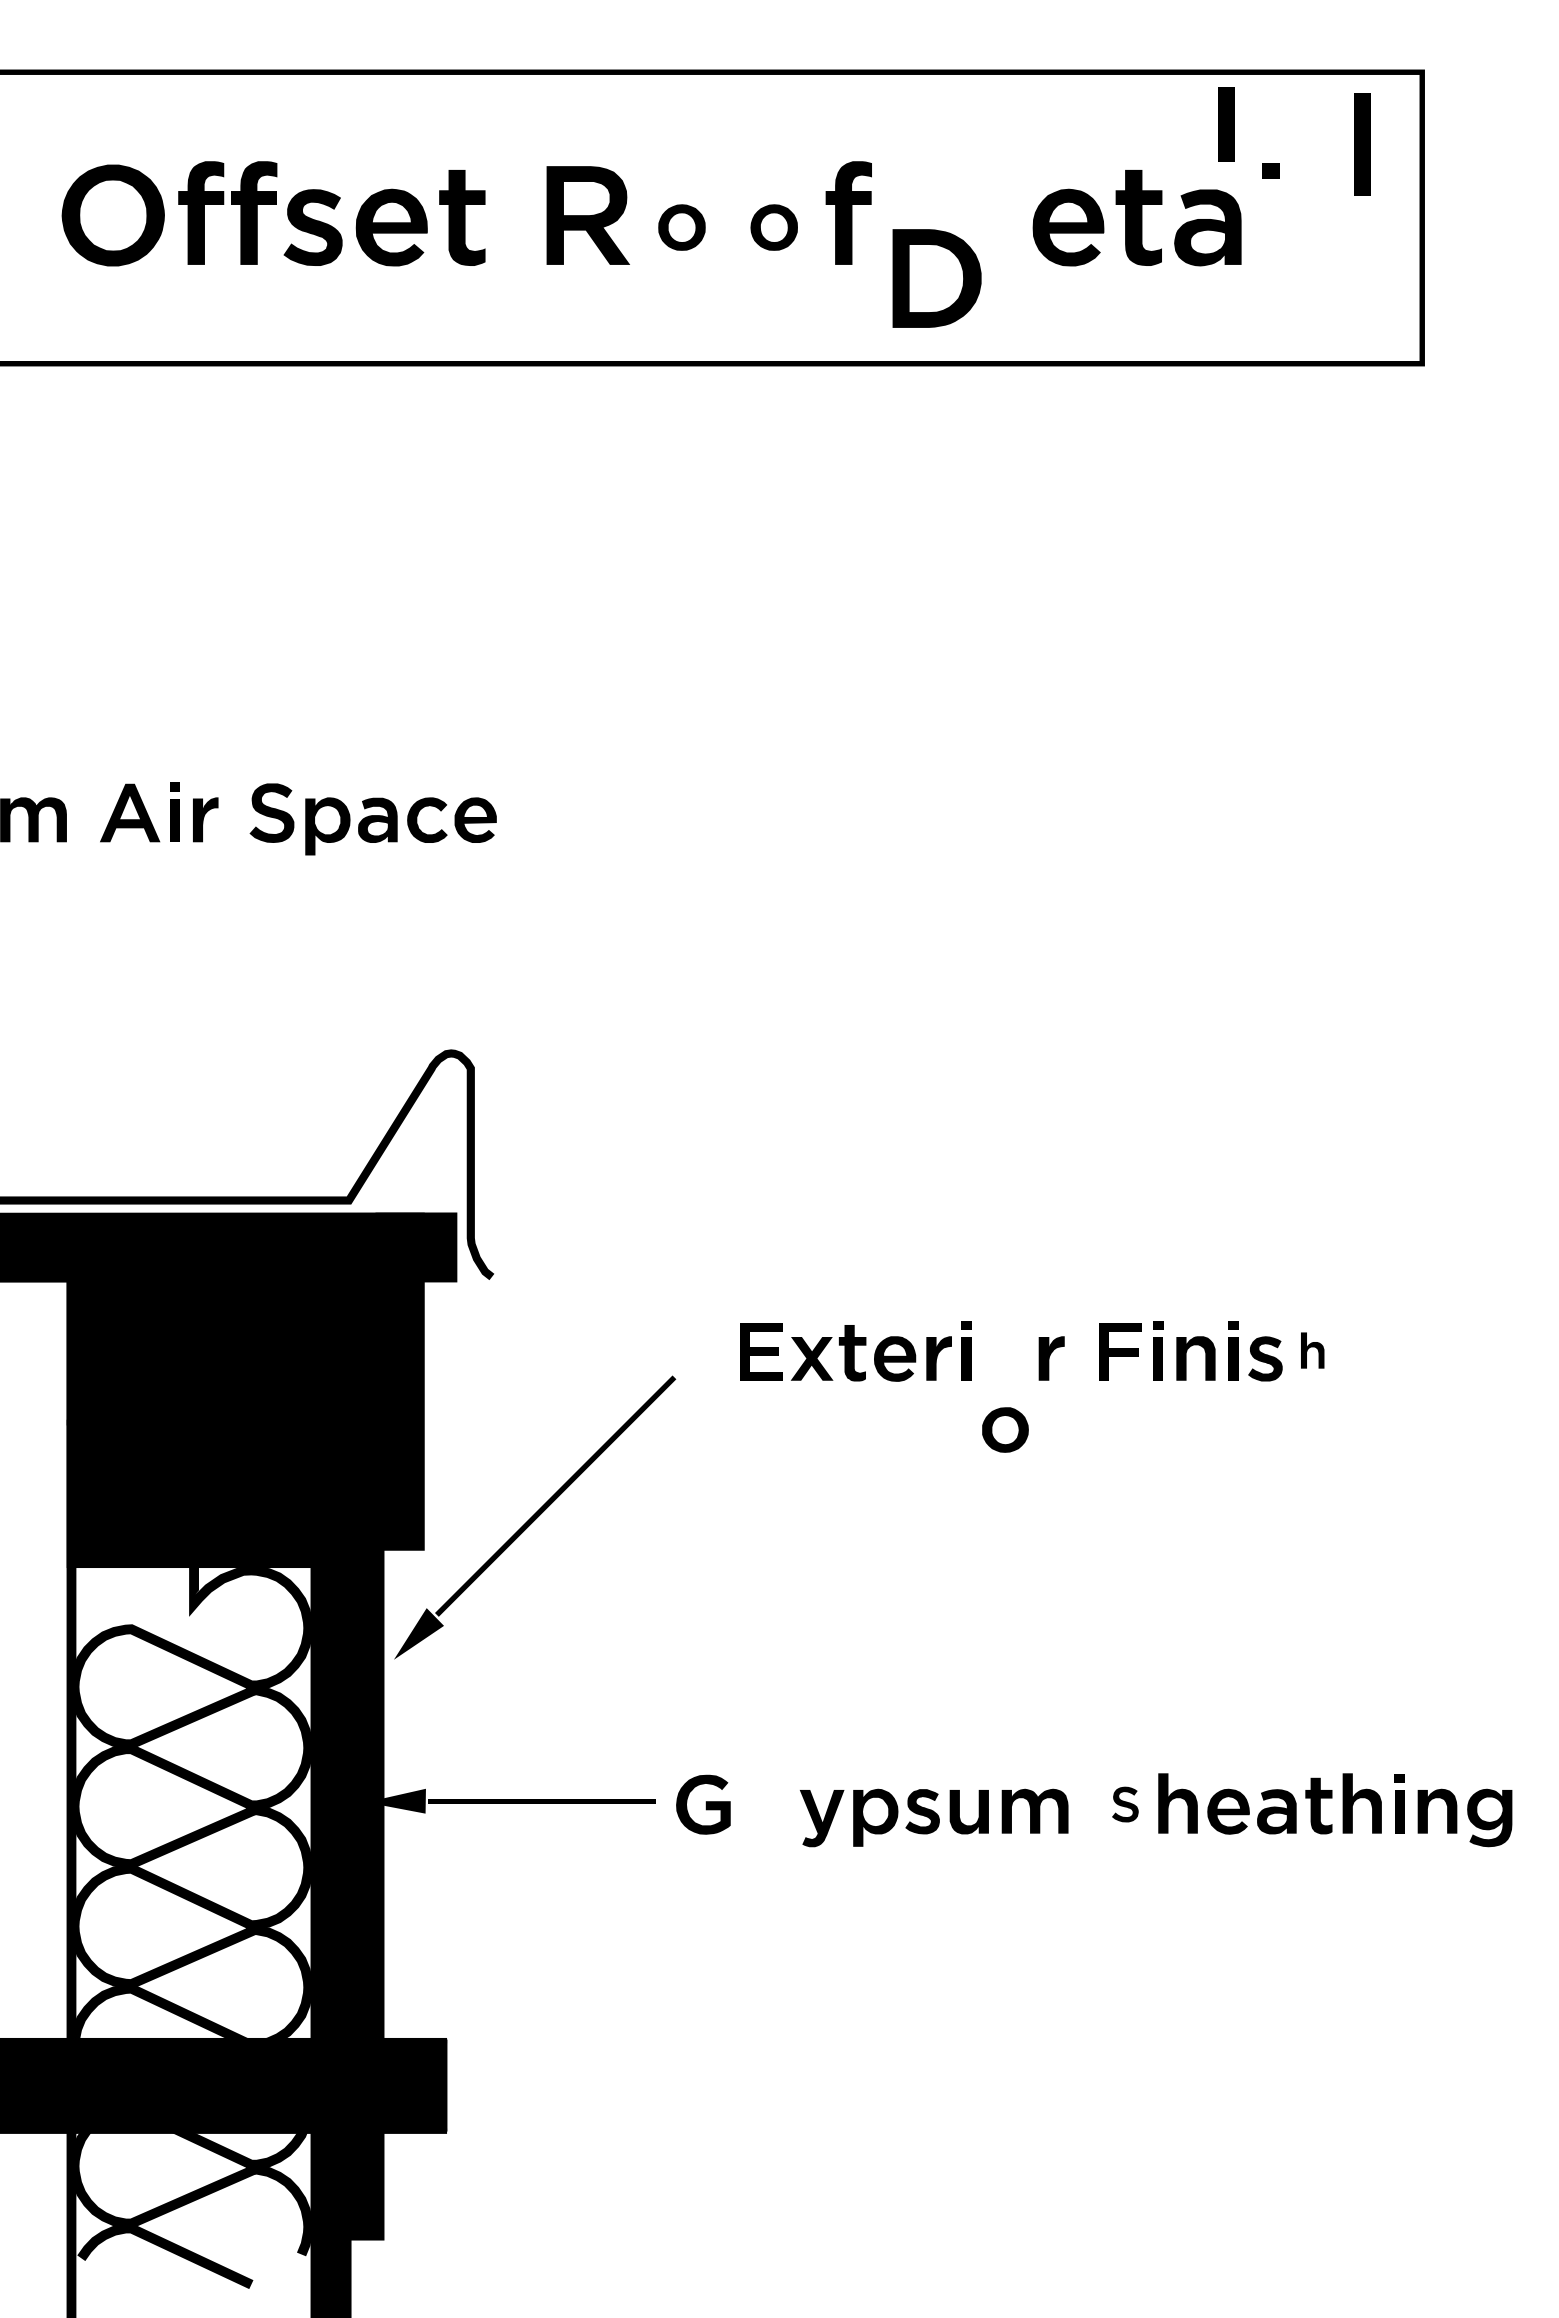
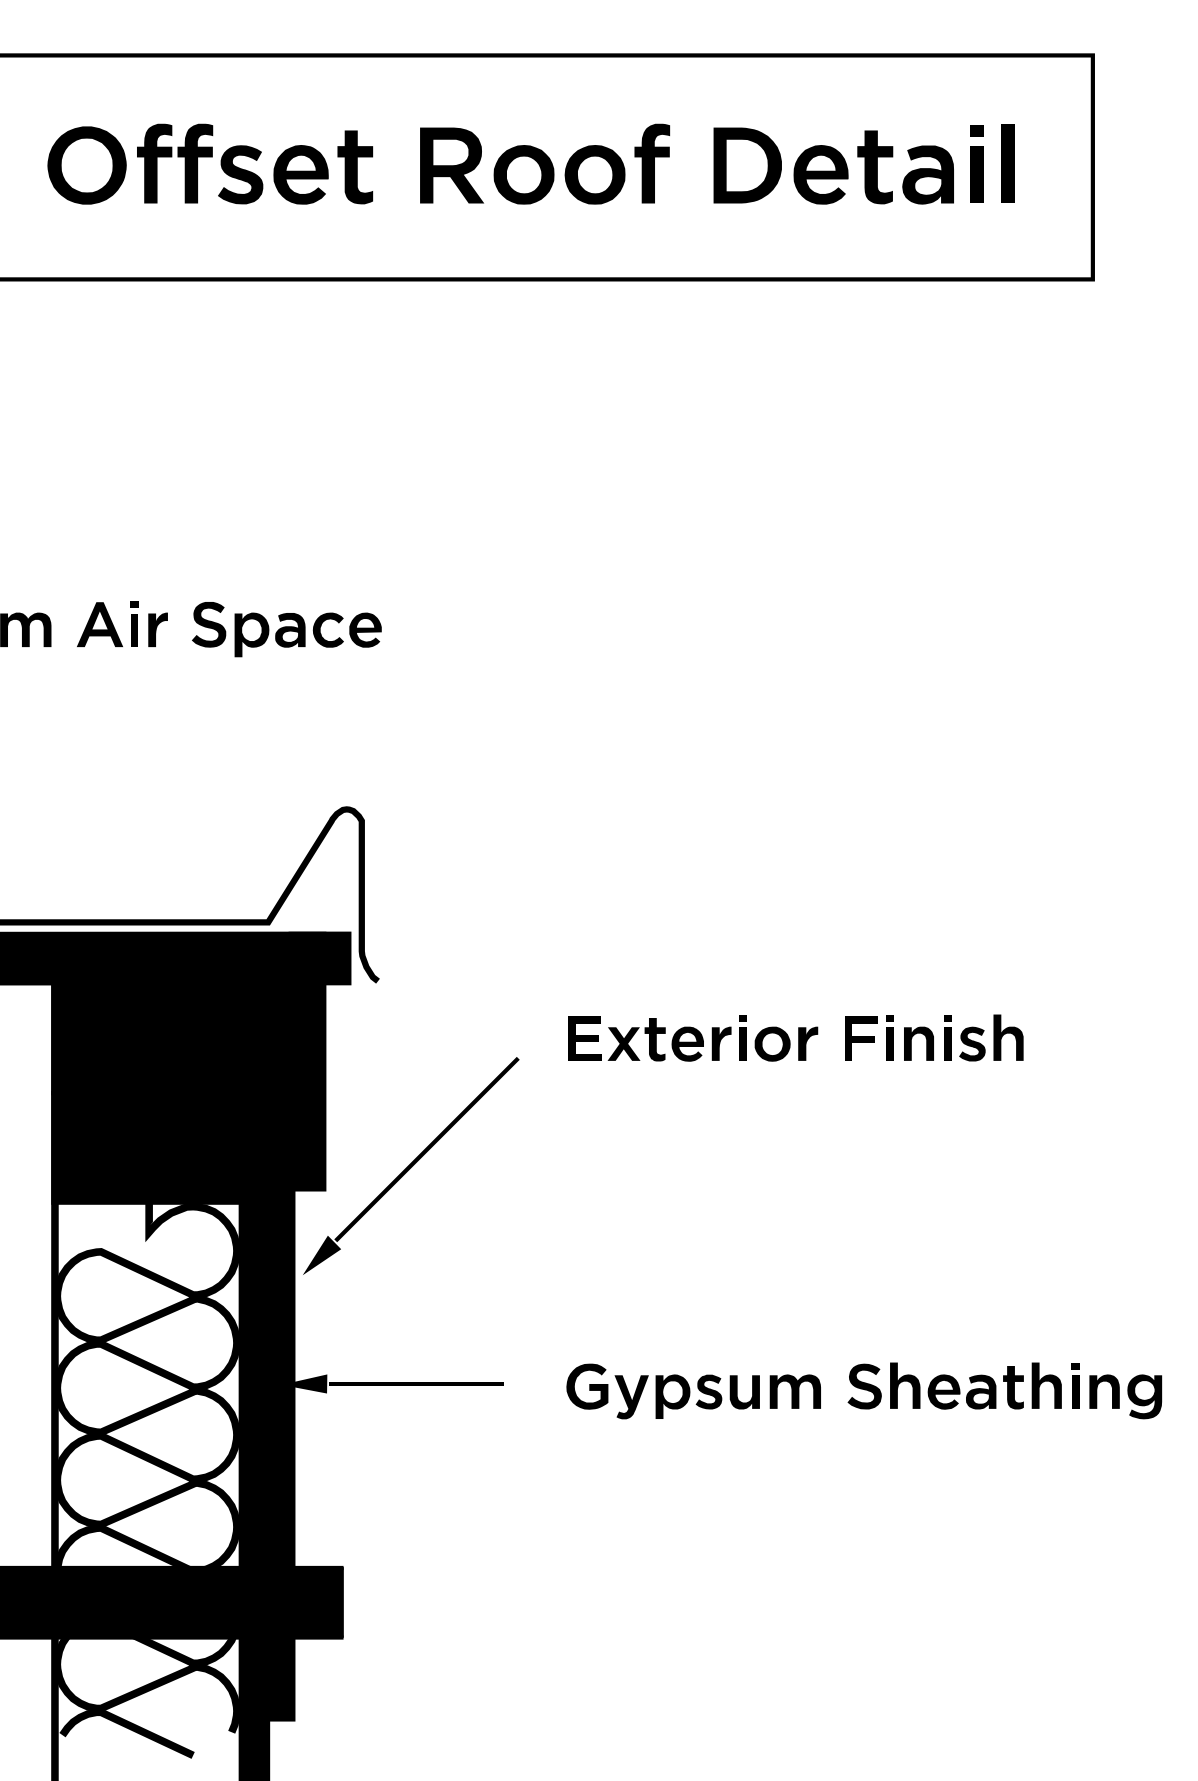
part: (1226, 124) -> (977, 174), moved
part: (1362, 144) -> (1007, 163), moved
part: (681, 227) -> (523, 174), size x1.67
part: (773, 227) -> (594, 174), size x1.67
part: (936, 278) -> (747, 165), moved
part: (1312, 1350) -> (1008, 1037), size x1.67
part: (1005, 1429) -> (772, 1043), moved
part: (703, 1804) -> (587, 1386), moved
part: (1125, 1804) -> (864, 1386), size x1.67

